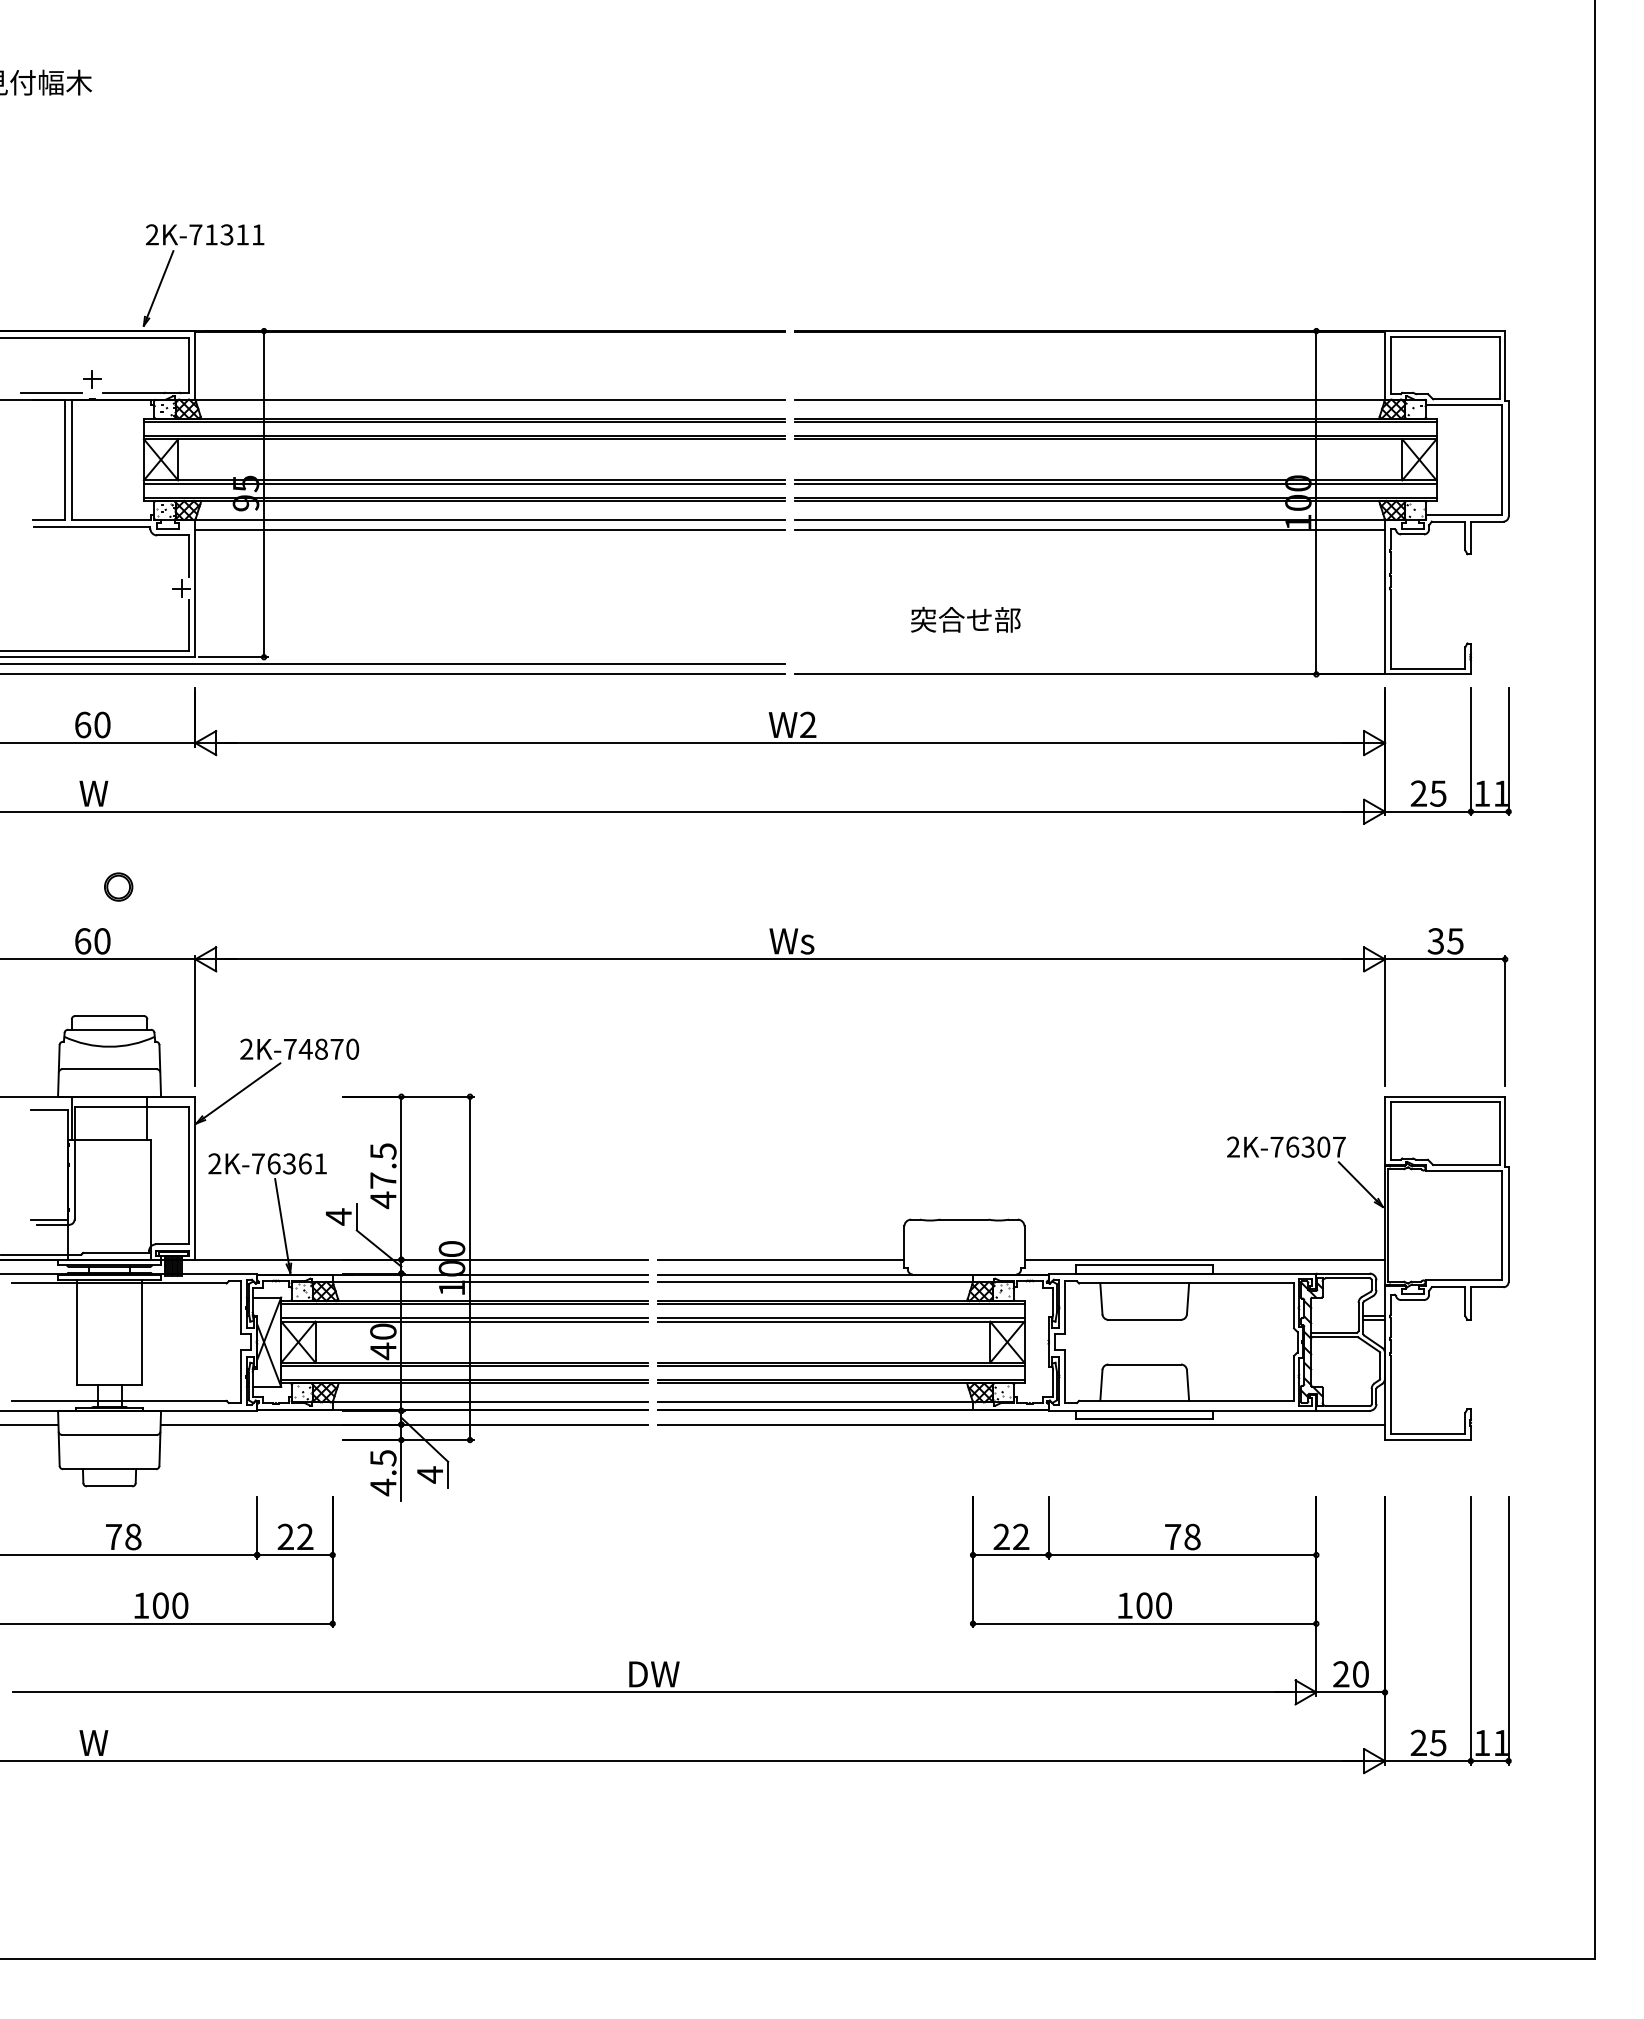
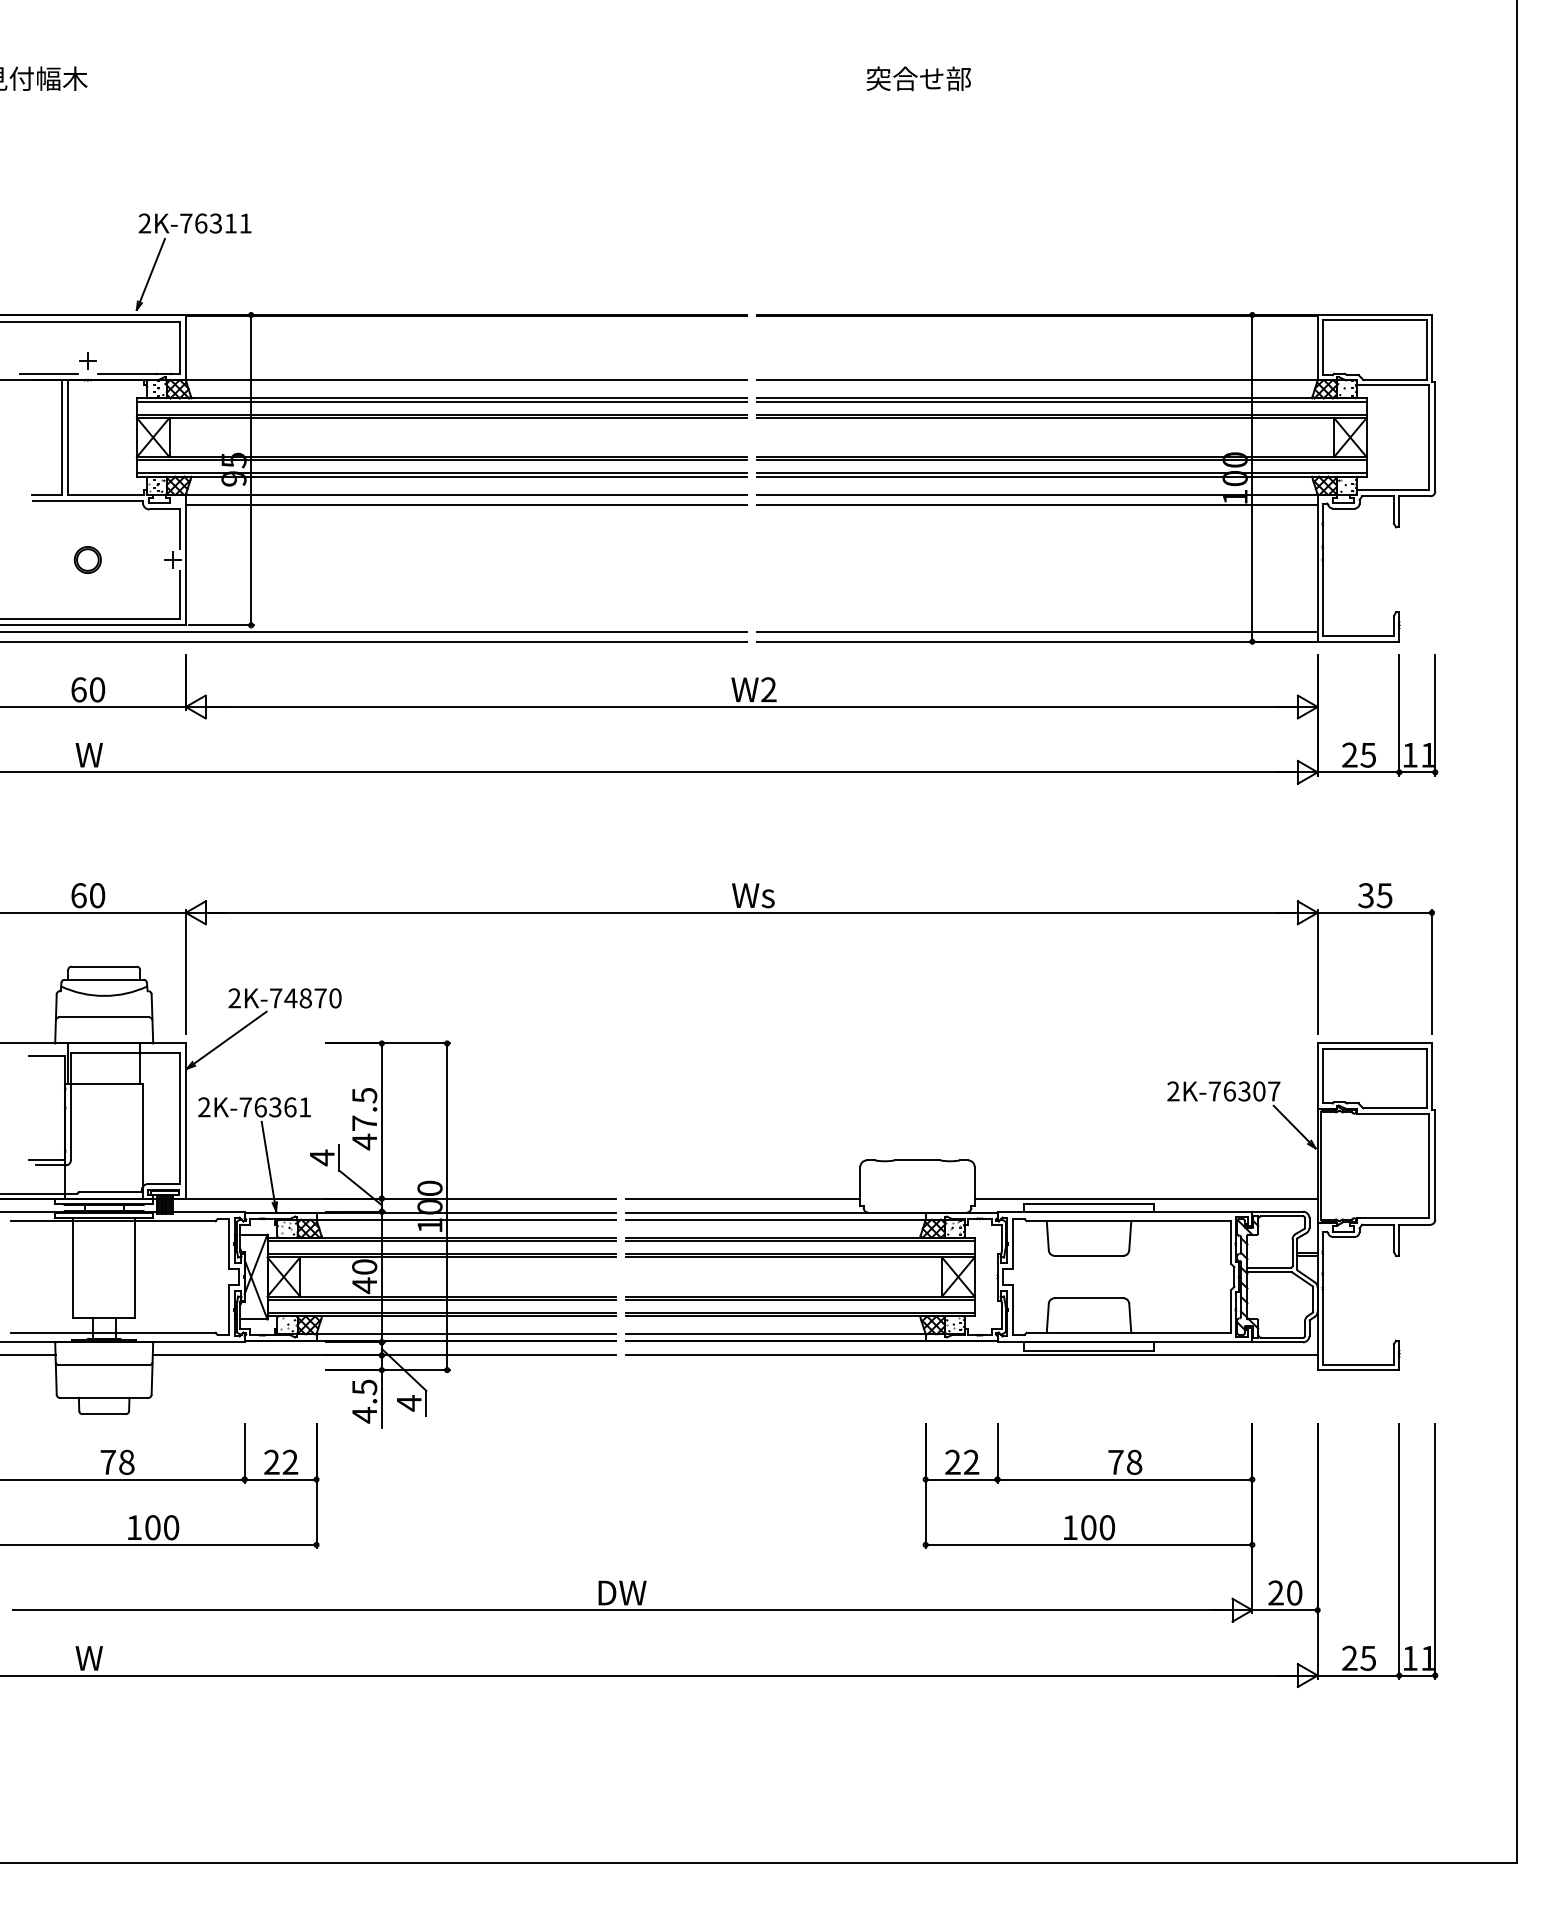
text: (211, 234) -> (201, 223), 2K-71311 -> 2K-76311
text: (965, 619) -> (918, 78), moved
line: (1089, 663) -> (1036, 631), added
part: (118, 886) -> (87, 559), moved

